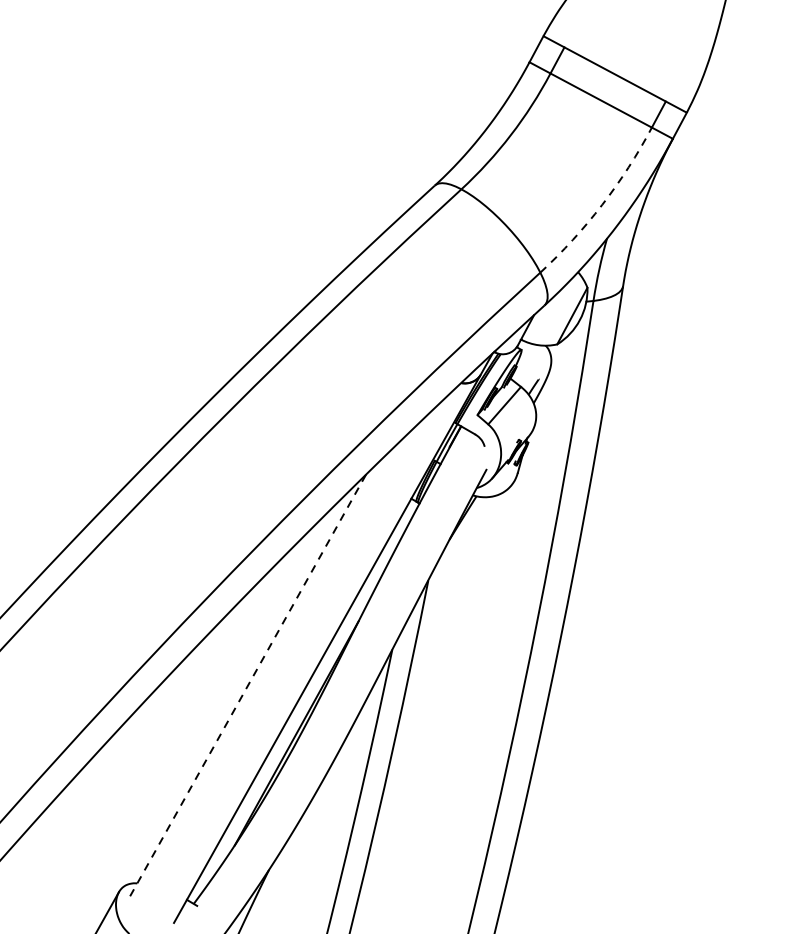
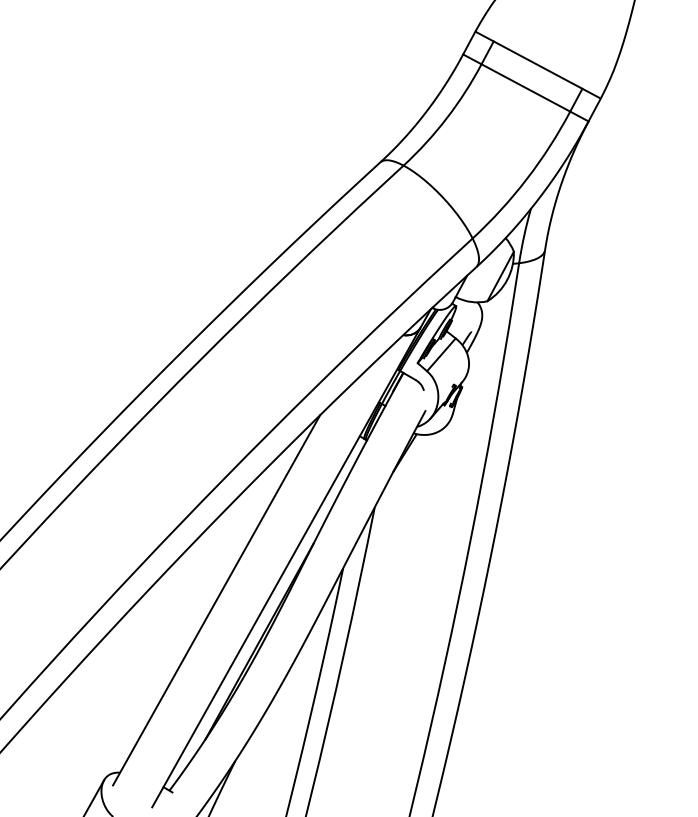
arc: (601, 205) -> (526, 179), dashed -> solid
line: (247, 686) -> (216, 600), dashed -> solid

